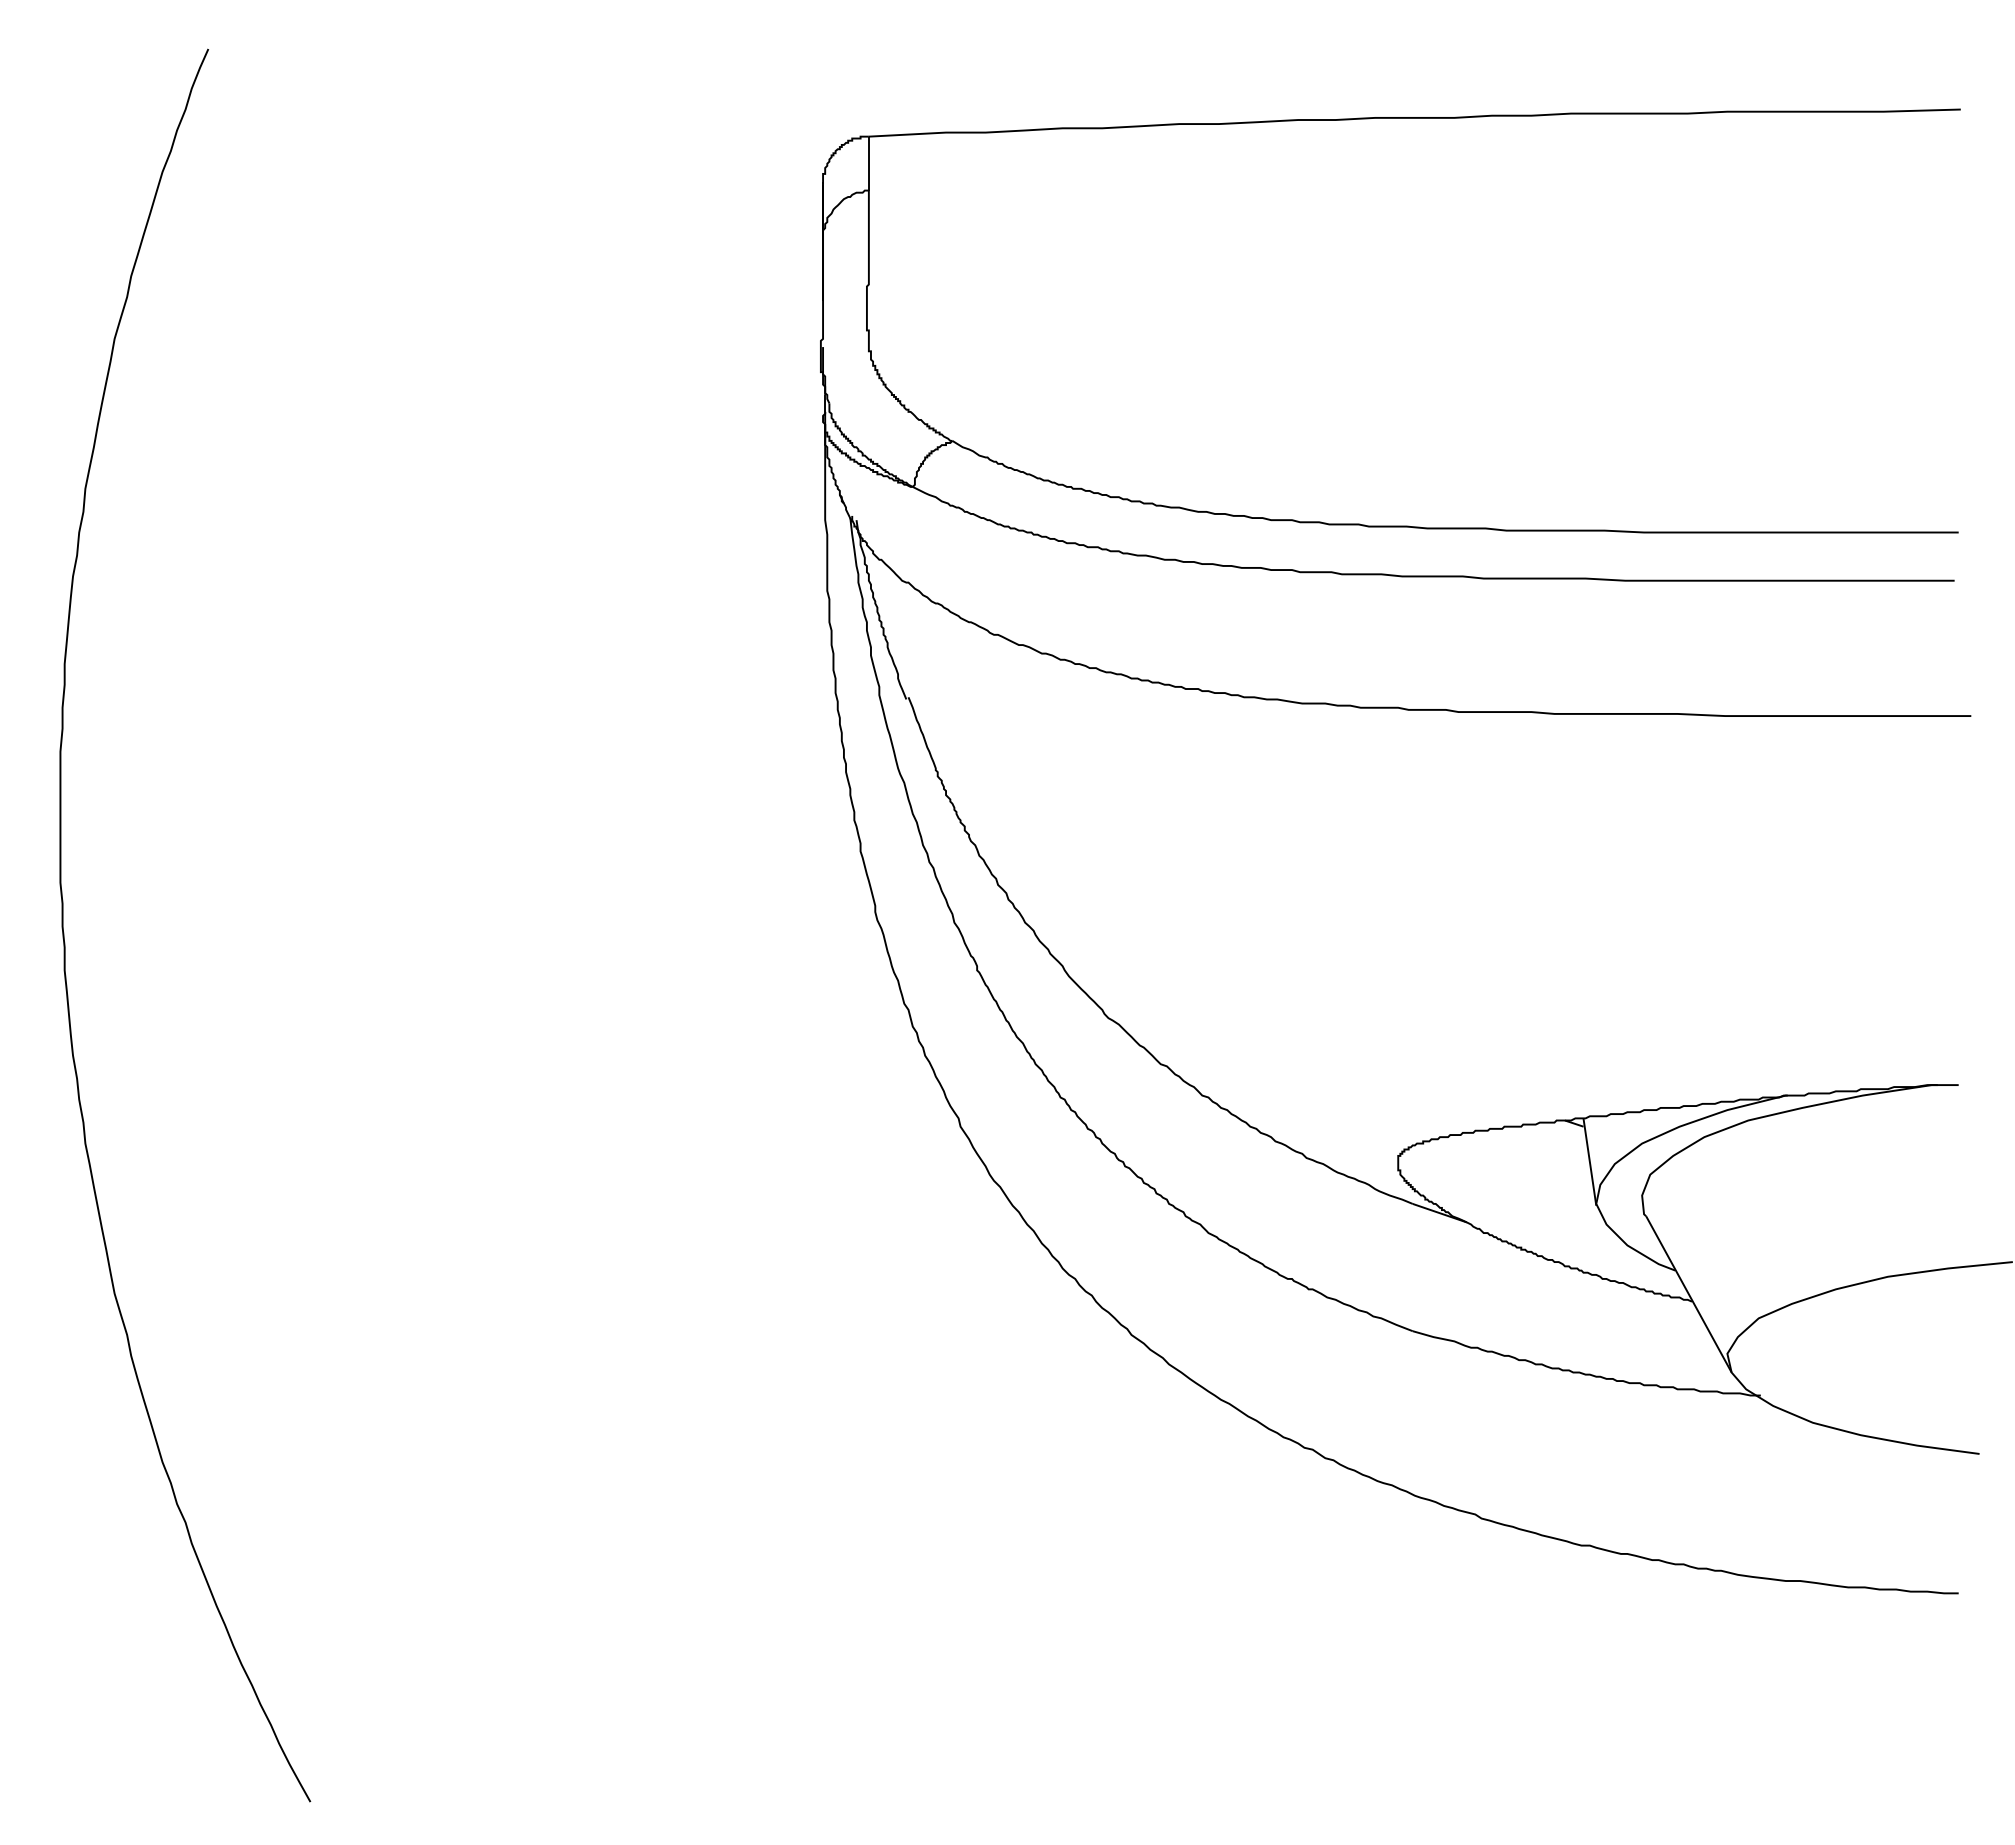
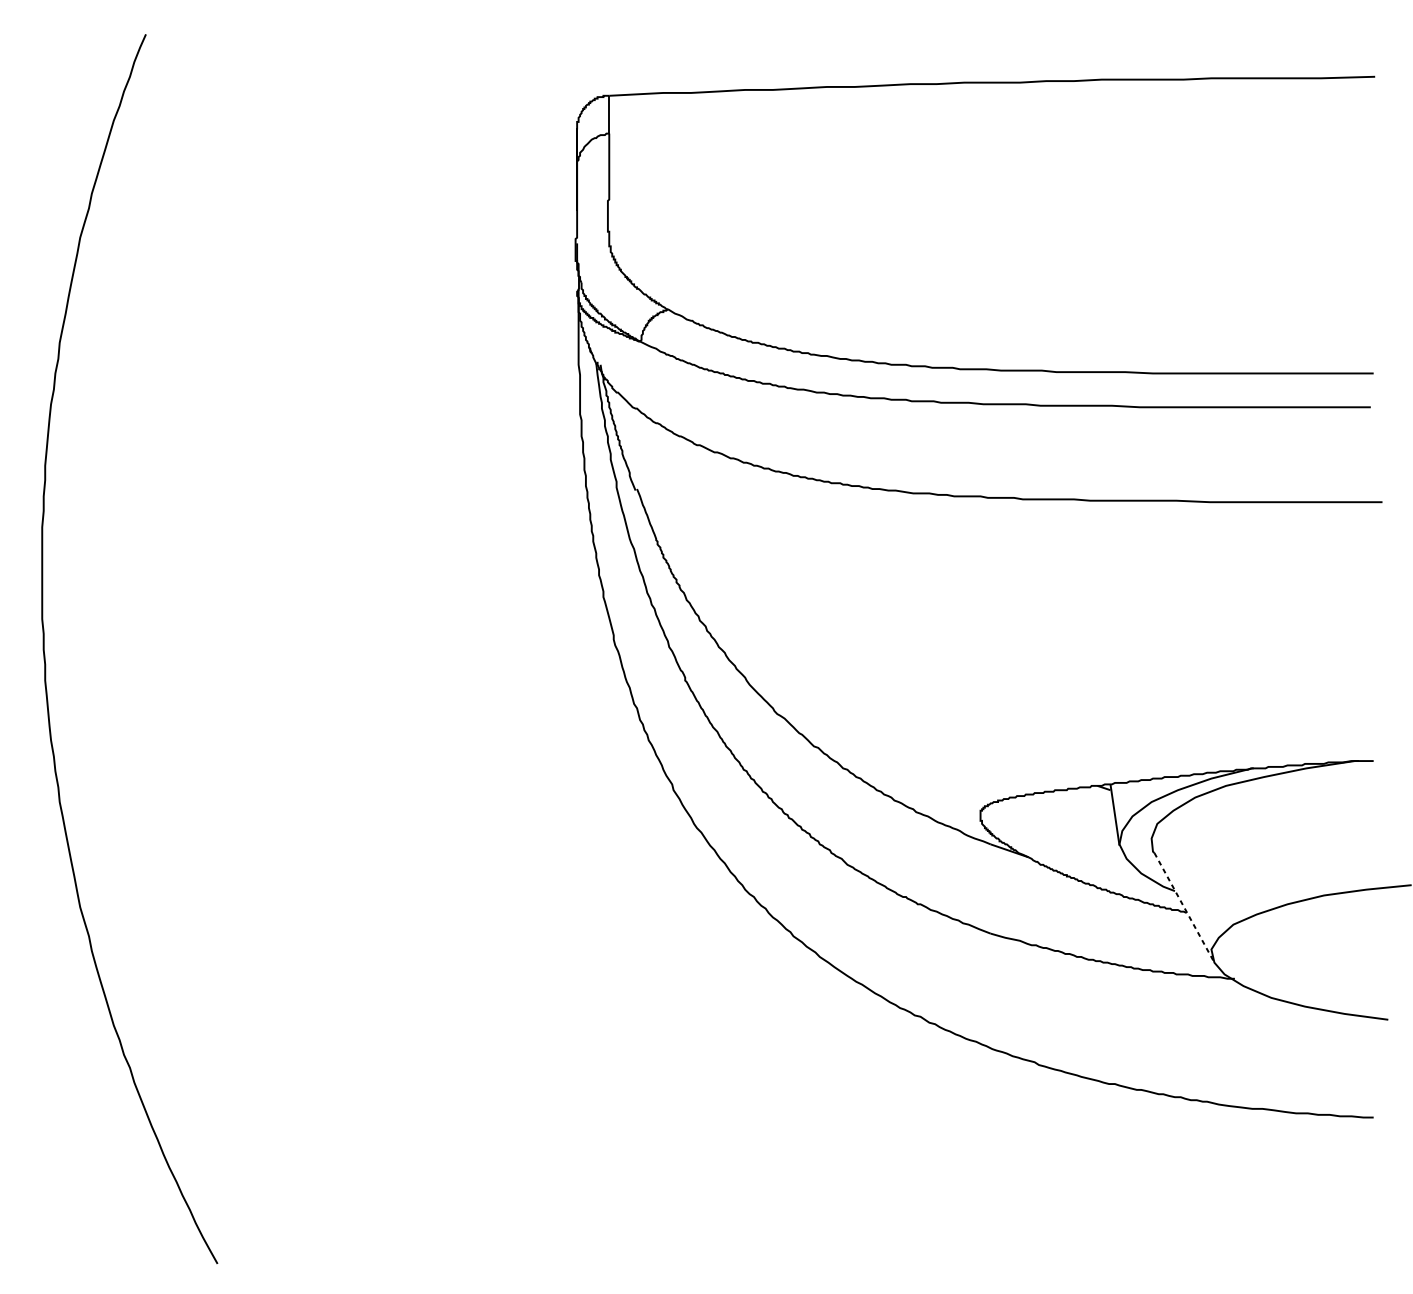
line: (1689, 1294) -> (1184, 907), solid -> dashed

